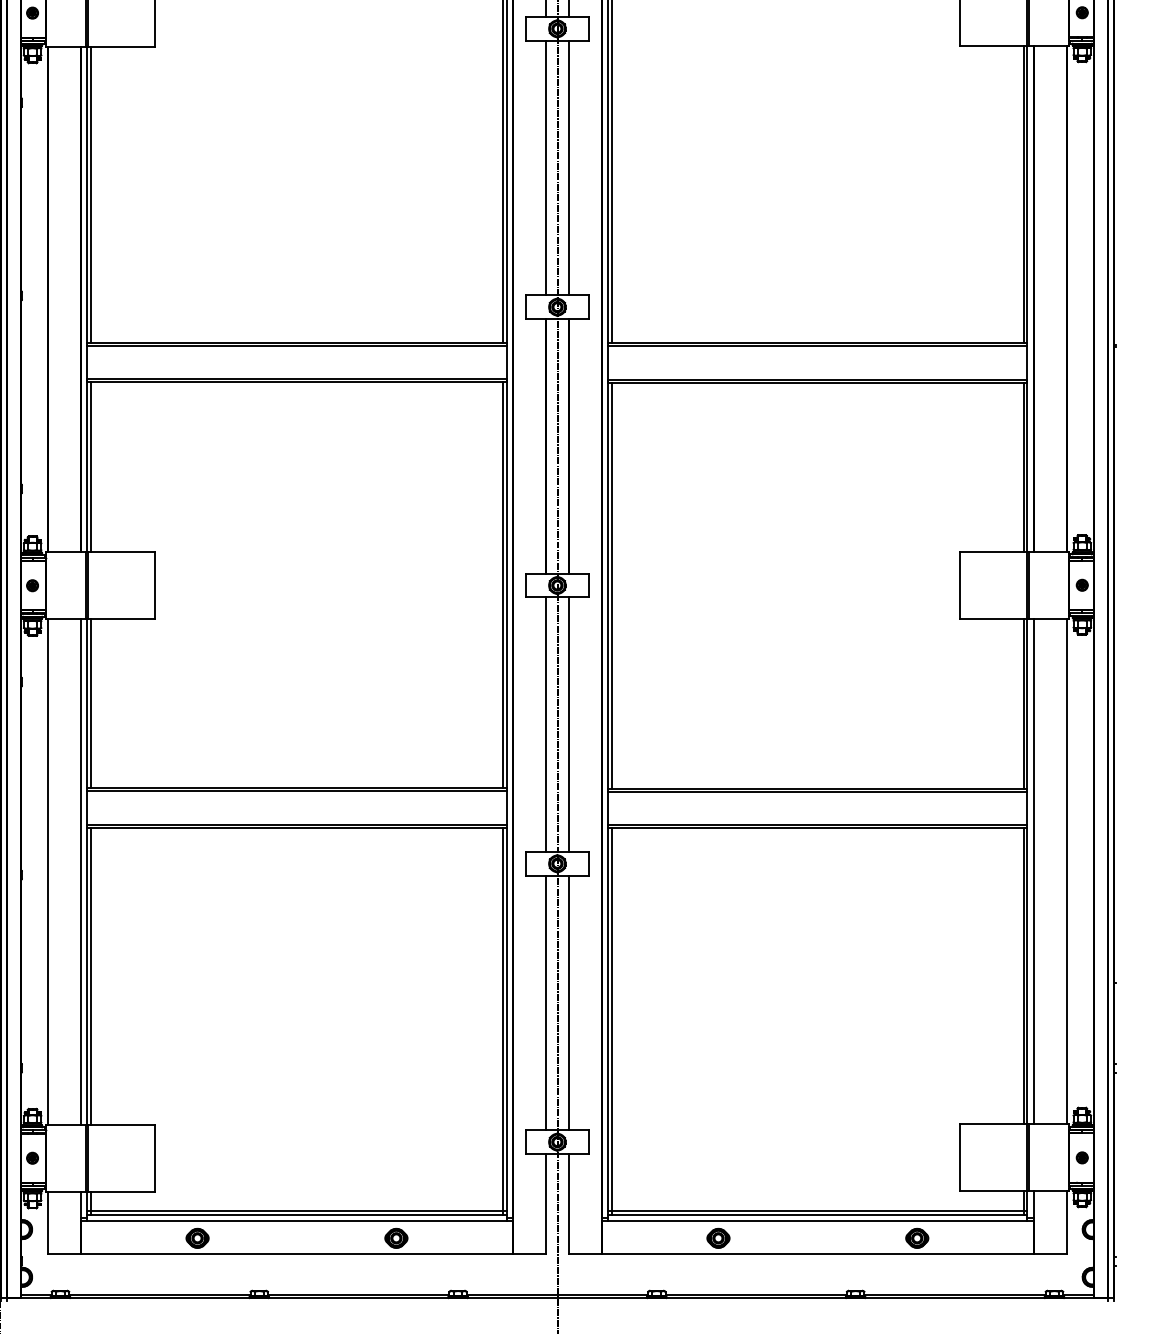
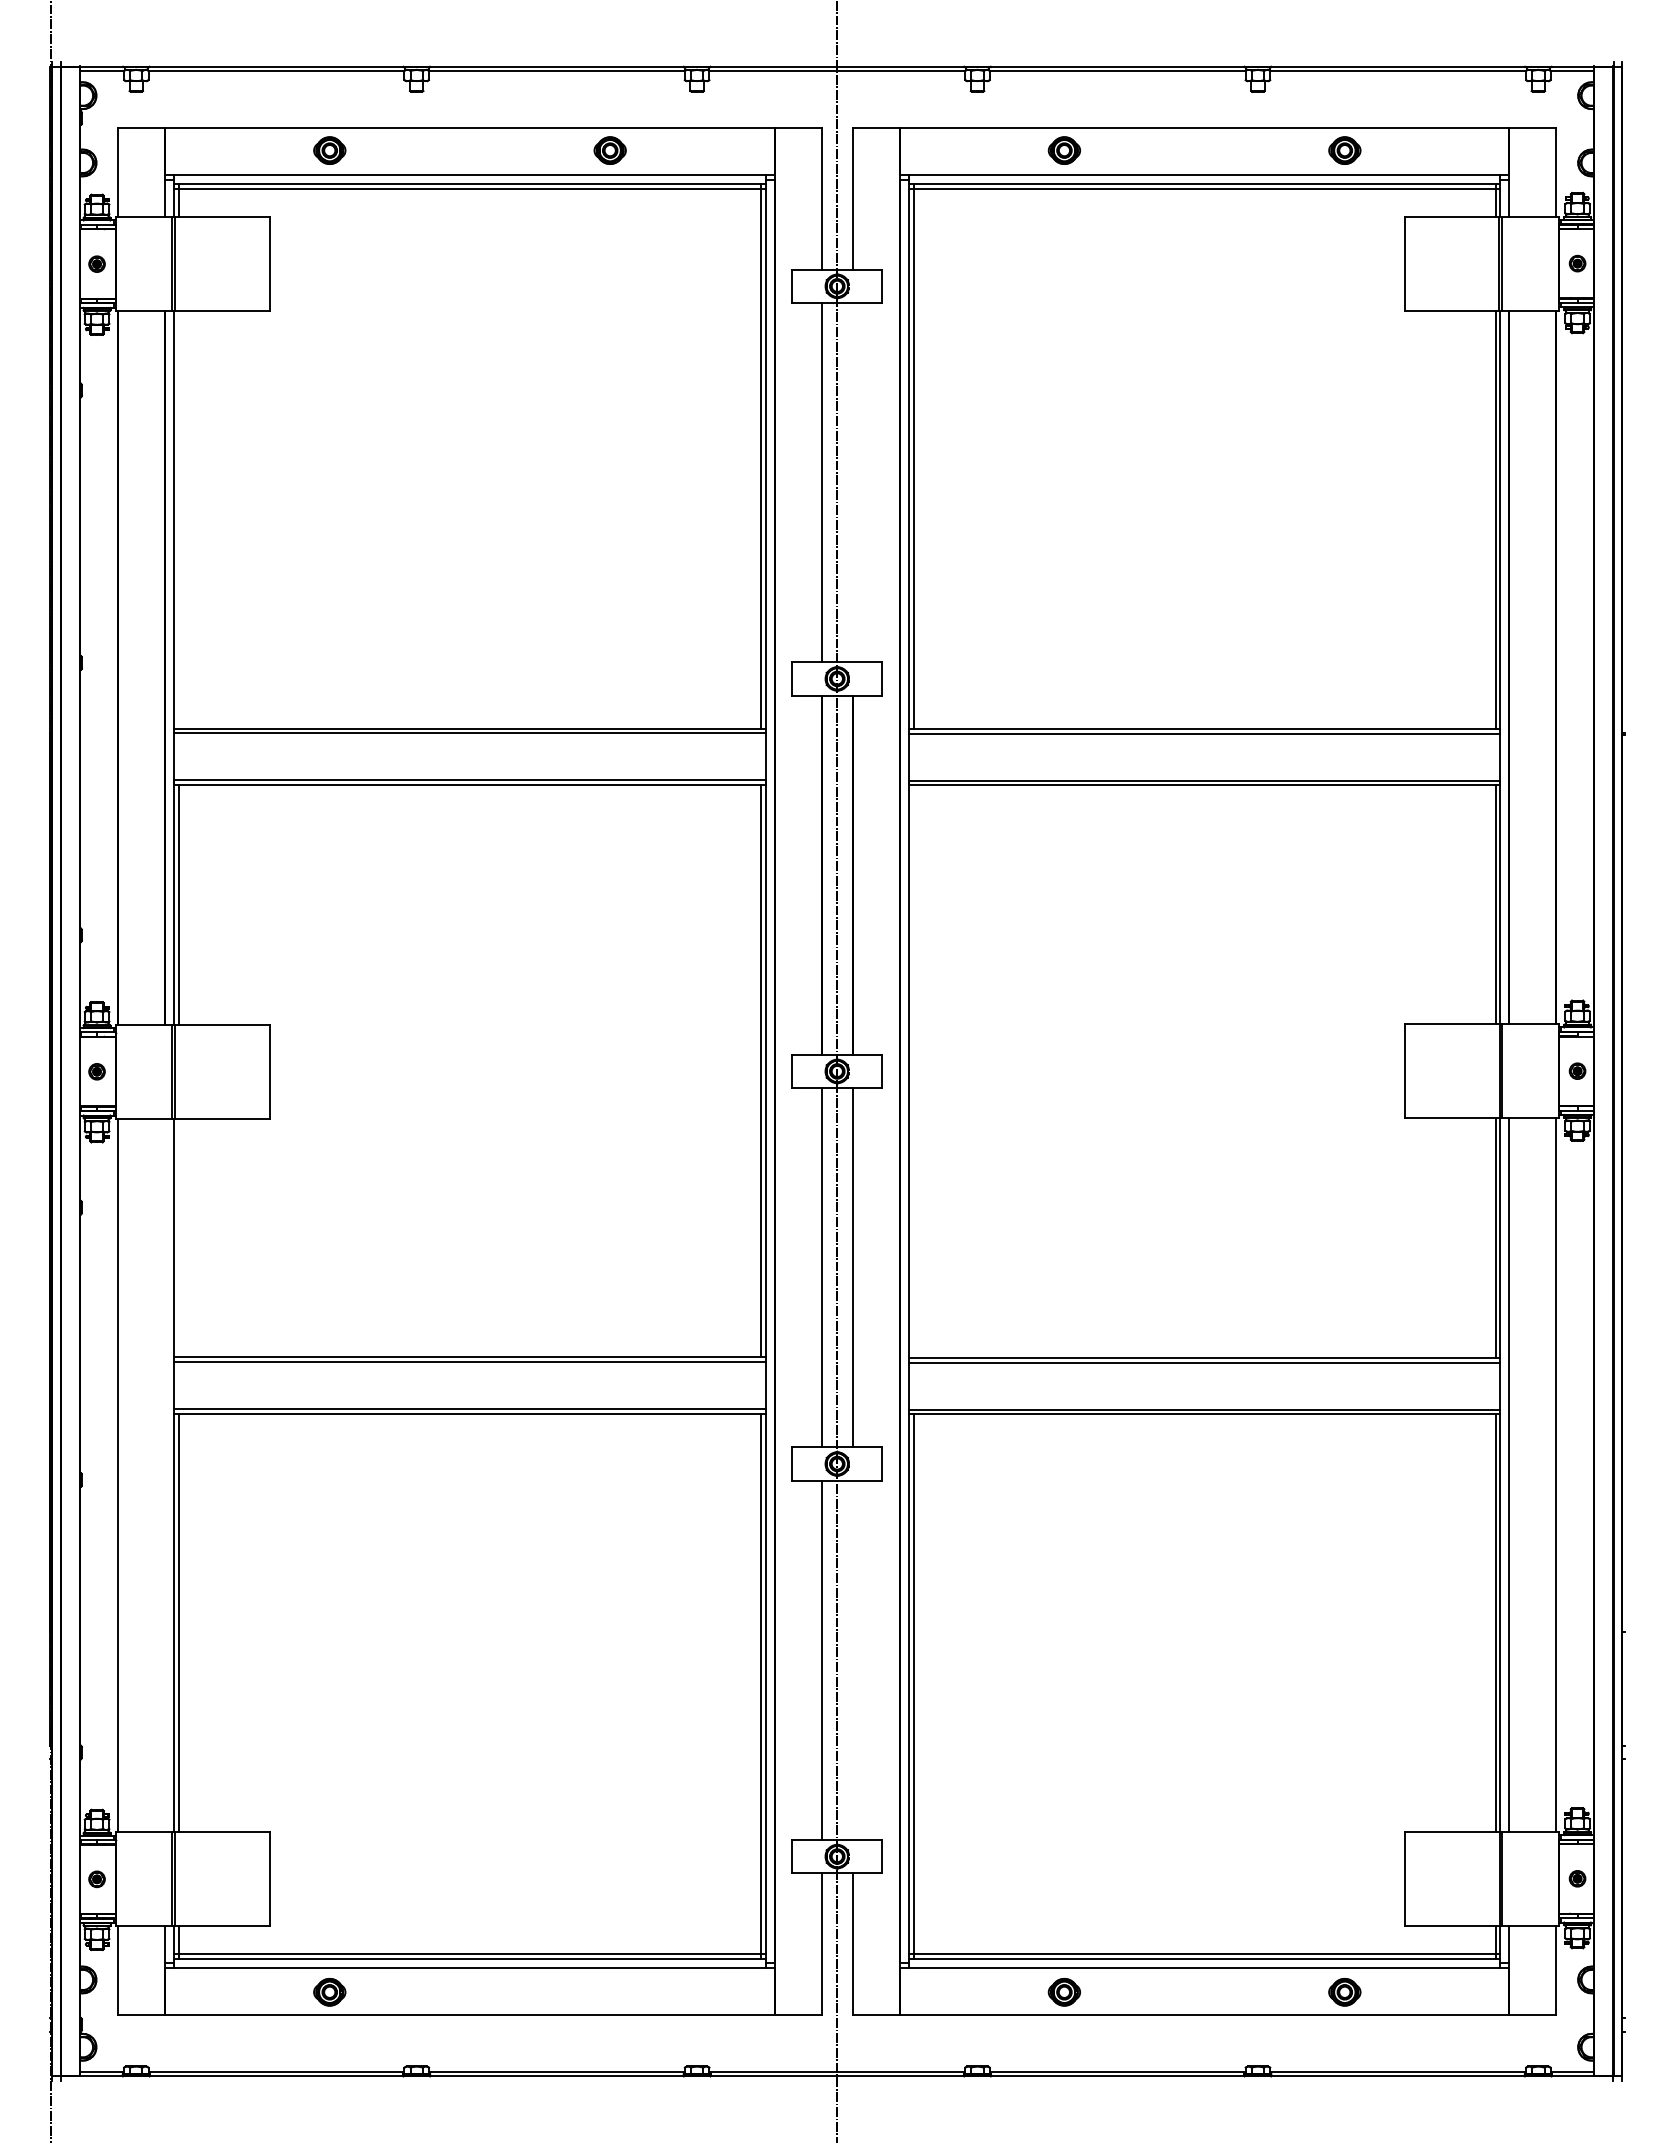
line: (568, 167) -> (853, 482), removed
line: (90, 194) -> (178, 519), removed
line: (611, 585) -> (913, 1071), removed
line: (90, 703) -> (178, 1237), removed
line: (81, 871) -> (165, 1475), removed
line: (568, 1002) -> (853, 1659), removed
part: (395, 1238) -> (609, 1992), removed

